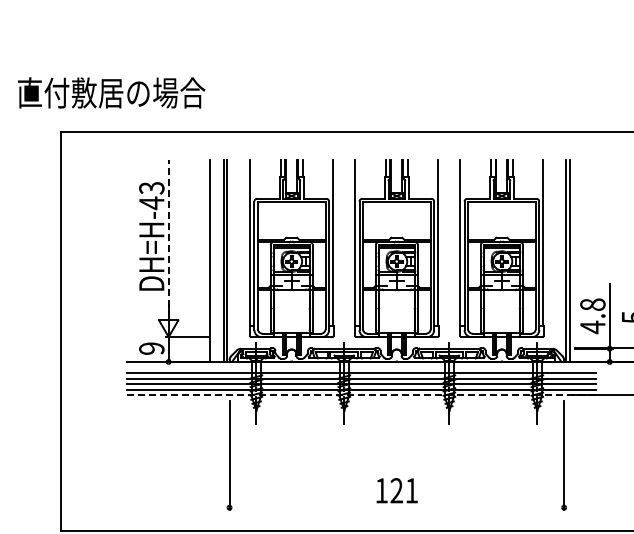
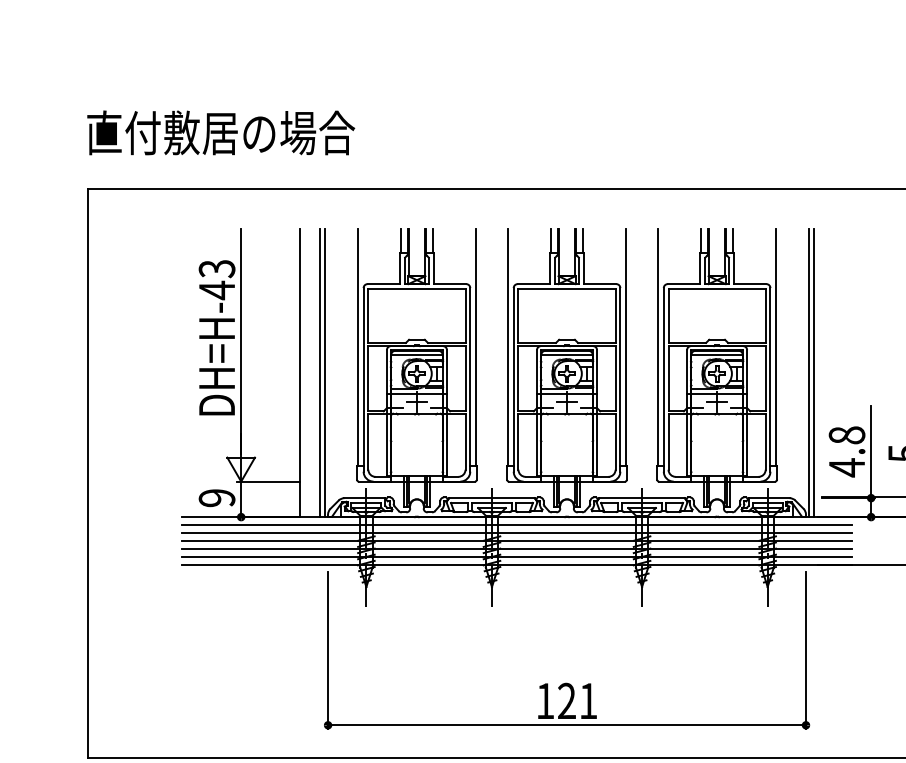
text: (111, 92) -> (220, 132), moved
line: (168, 239) -> (240, 342), dashed -> solid
line: (361, 367) -> (516, 525), added
line: (361, 395) -> (516, 565), dashed -> solid
line: (396, 507) -> (566, 725), added

